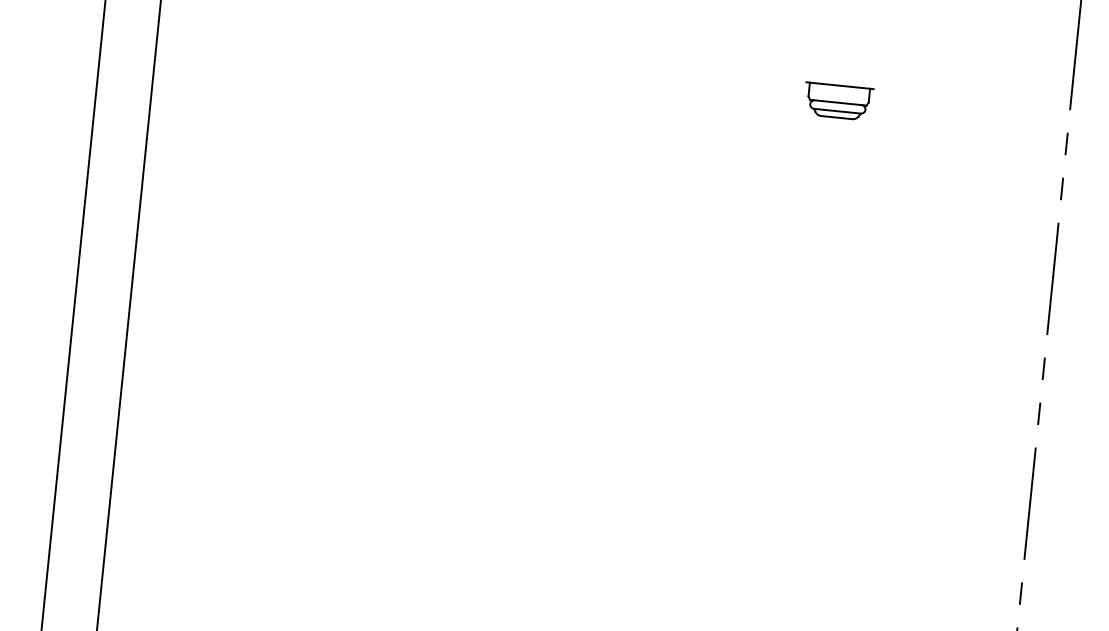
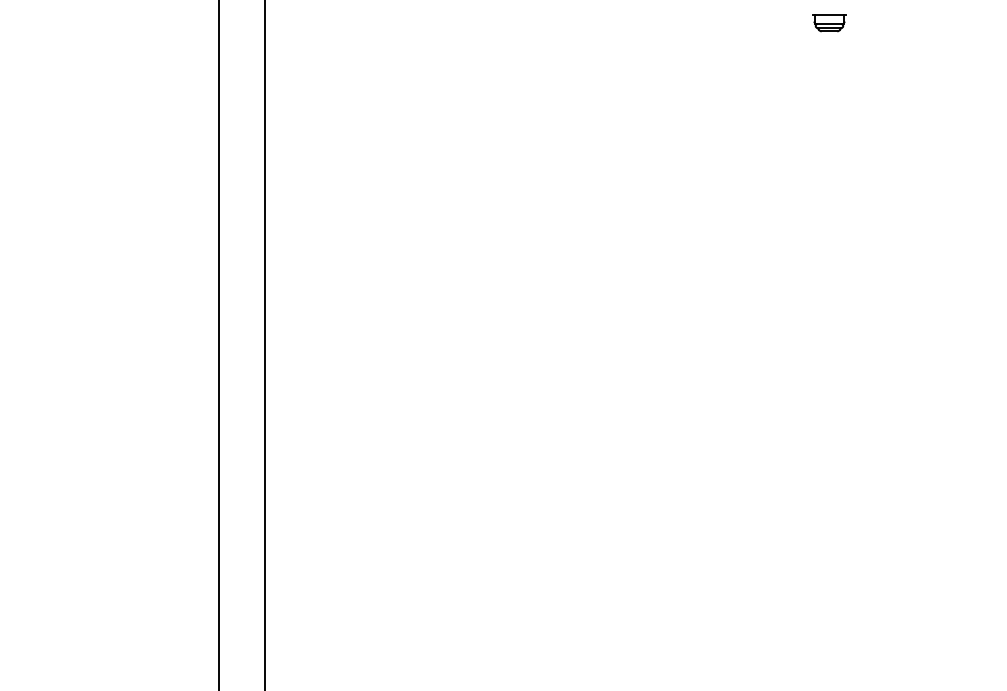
part: (838, 101) -> (829, 23), size x0.6

